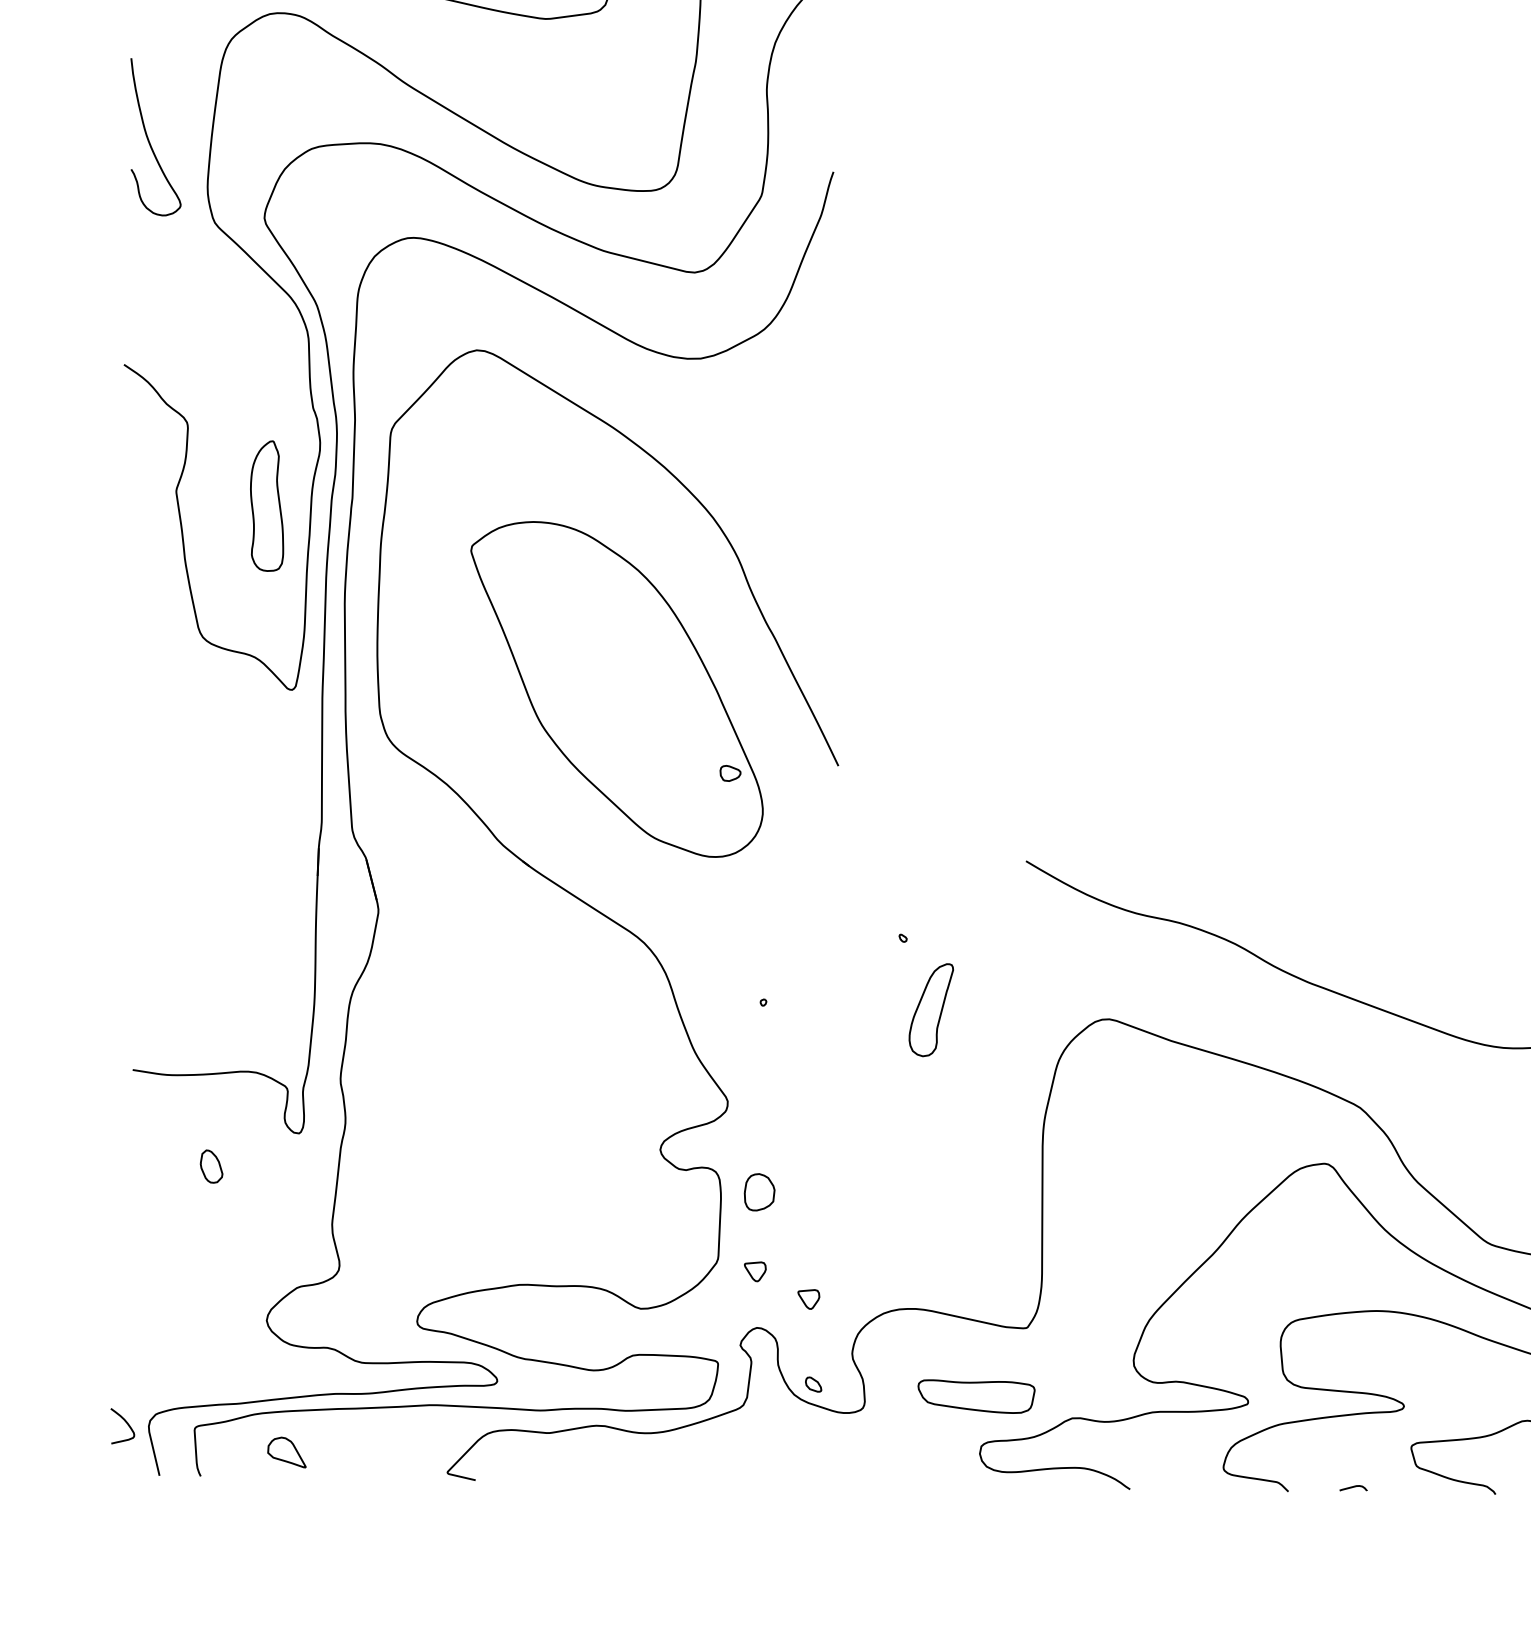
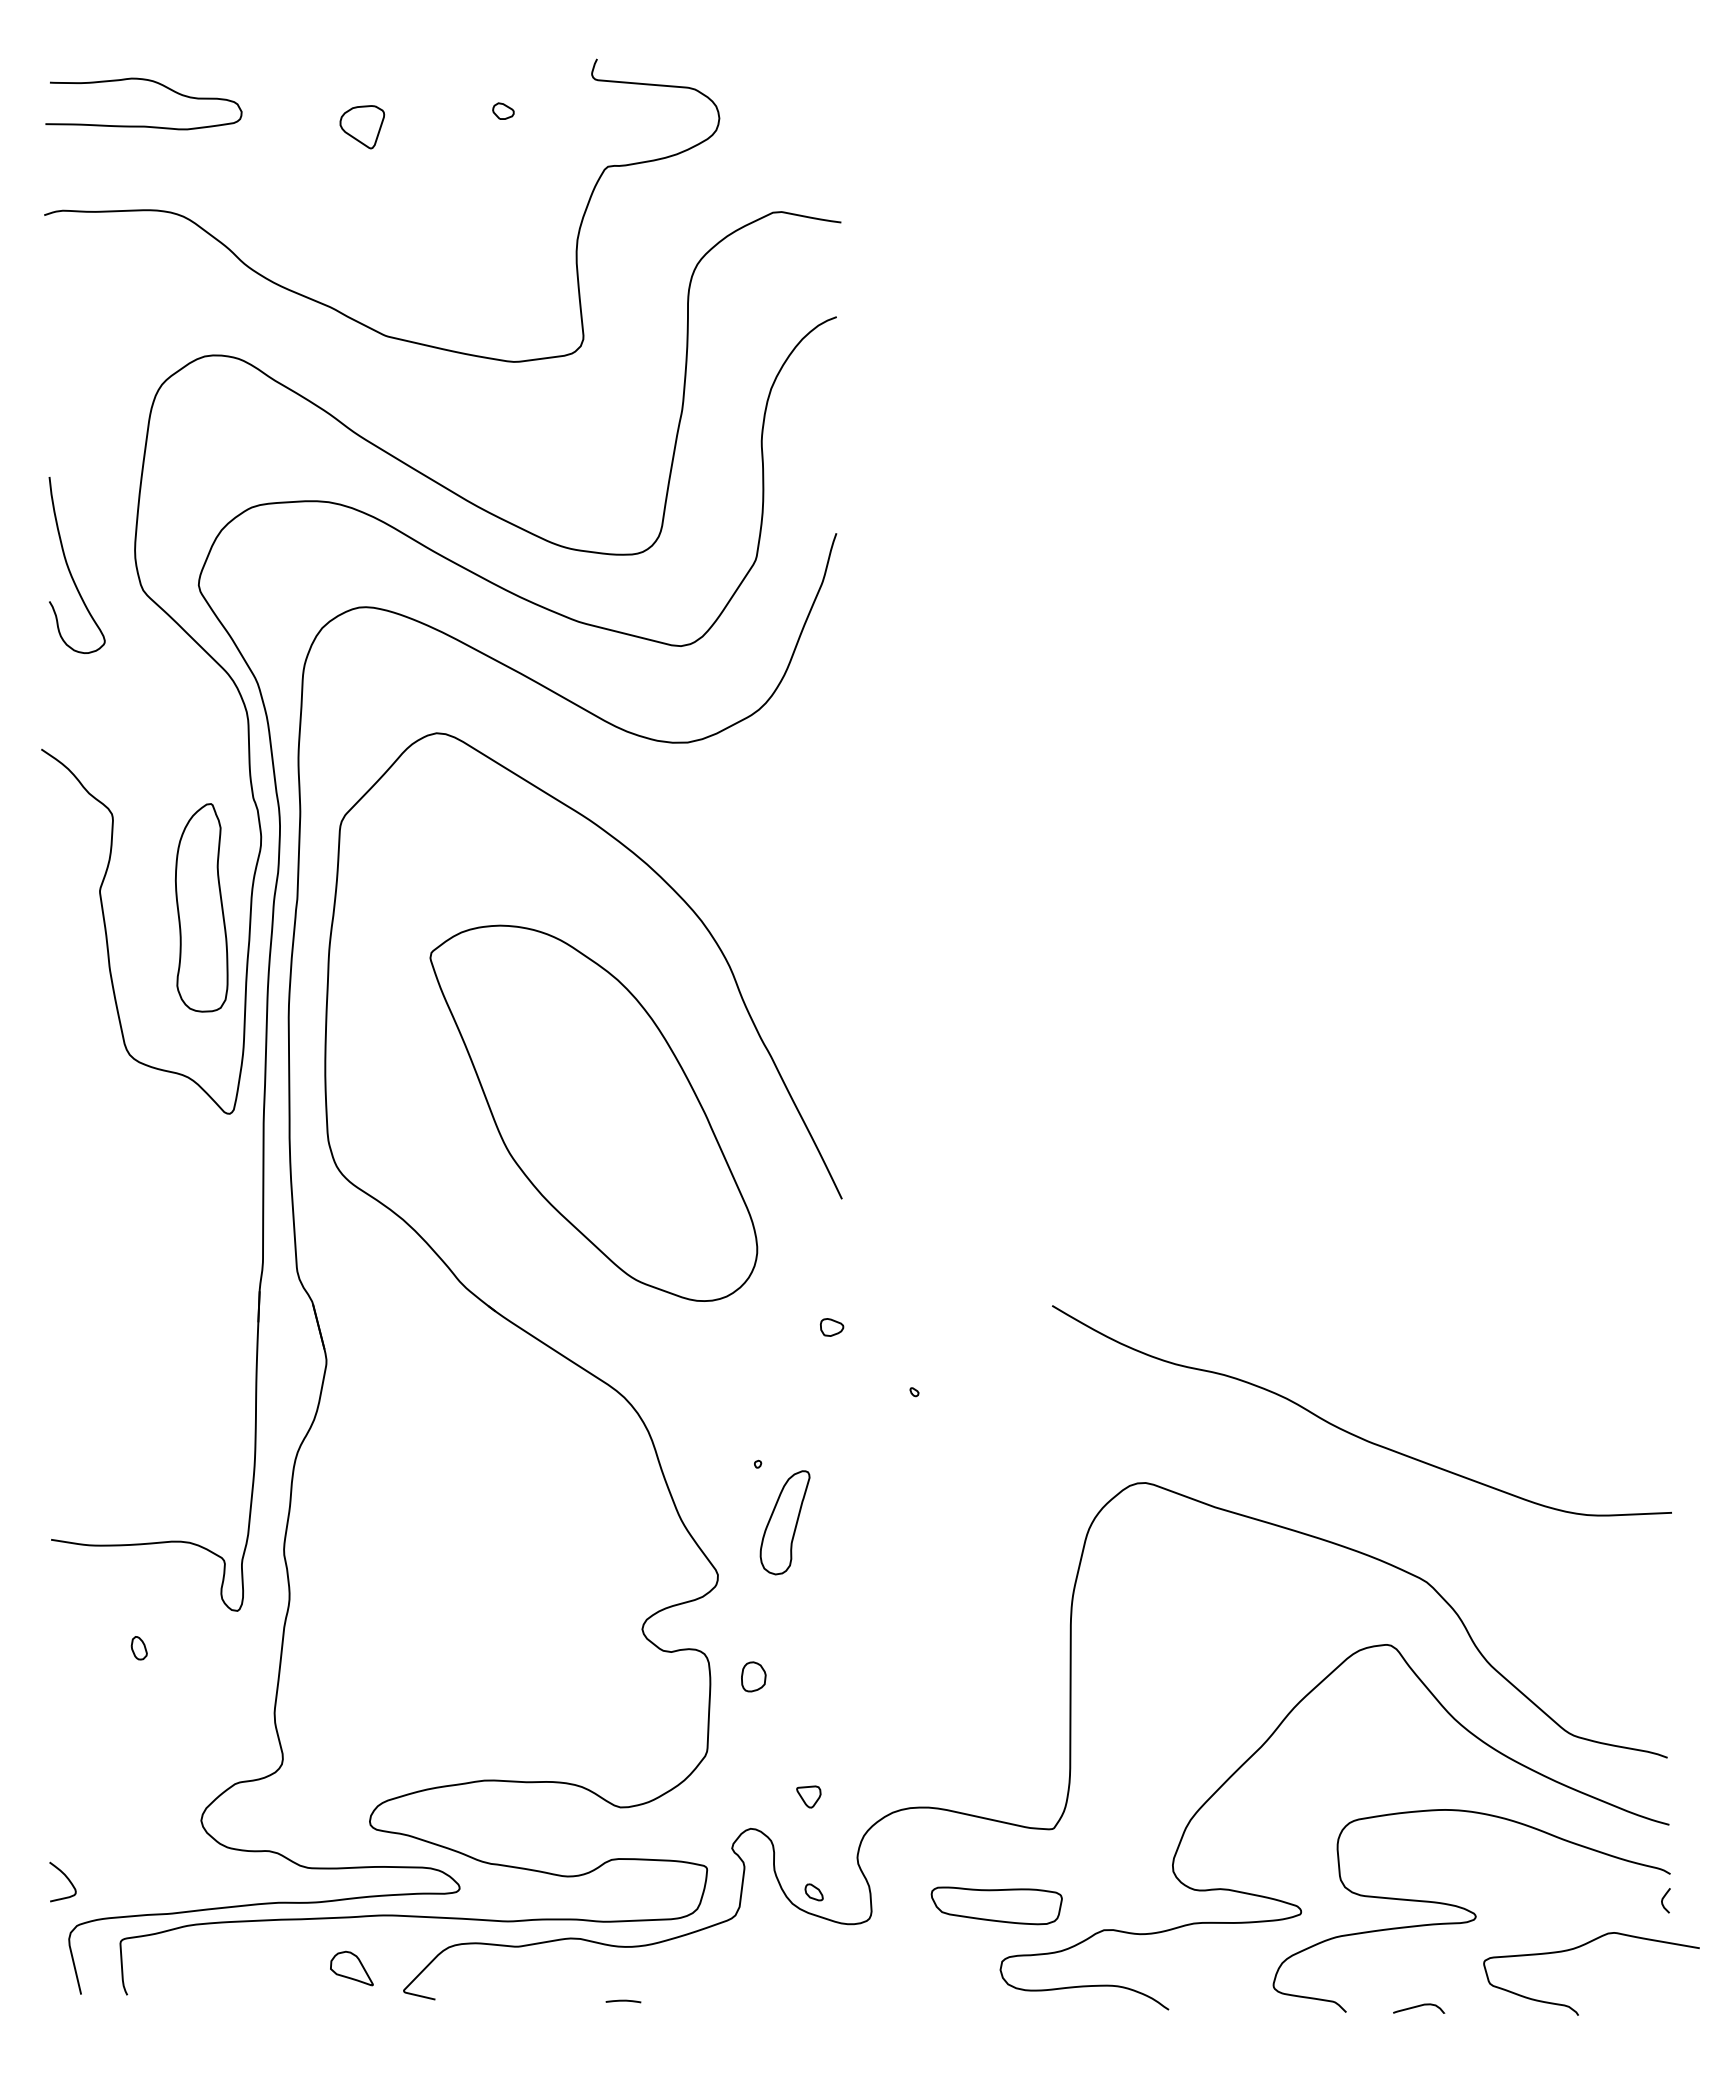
curve: (149, 139) -> (69, 567), moved
part: (266, 505) -> (201, 907), size x1.43
part: (730, 773) -> (831, 1327), moved
part: (930, 1009) -> (784, 1522), moved
part: (210, 1166) -> (138, 1648), size x0.62
part: (759, 1191) -> (753, 1676), size x0.71
part: (755, 1271) -> (748, 1765), removed
curve: (125, 1422) -> (65, 1877), moved
part: (286, 1452) -> (351, 1968), moved
curve: (643, 1481) -> (623, 2001), added
part: (1353, 1488) -> (1419, 2008), size x1.67

